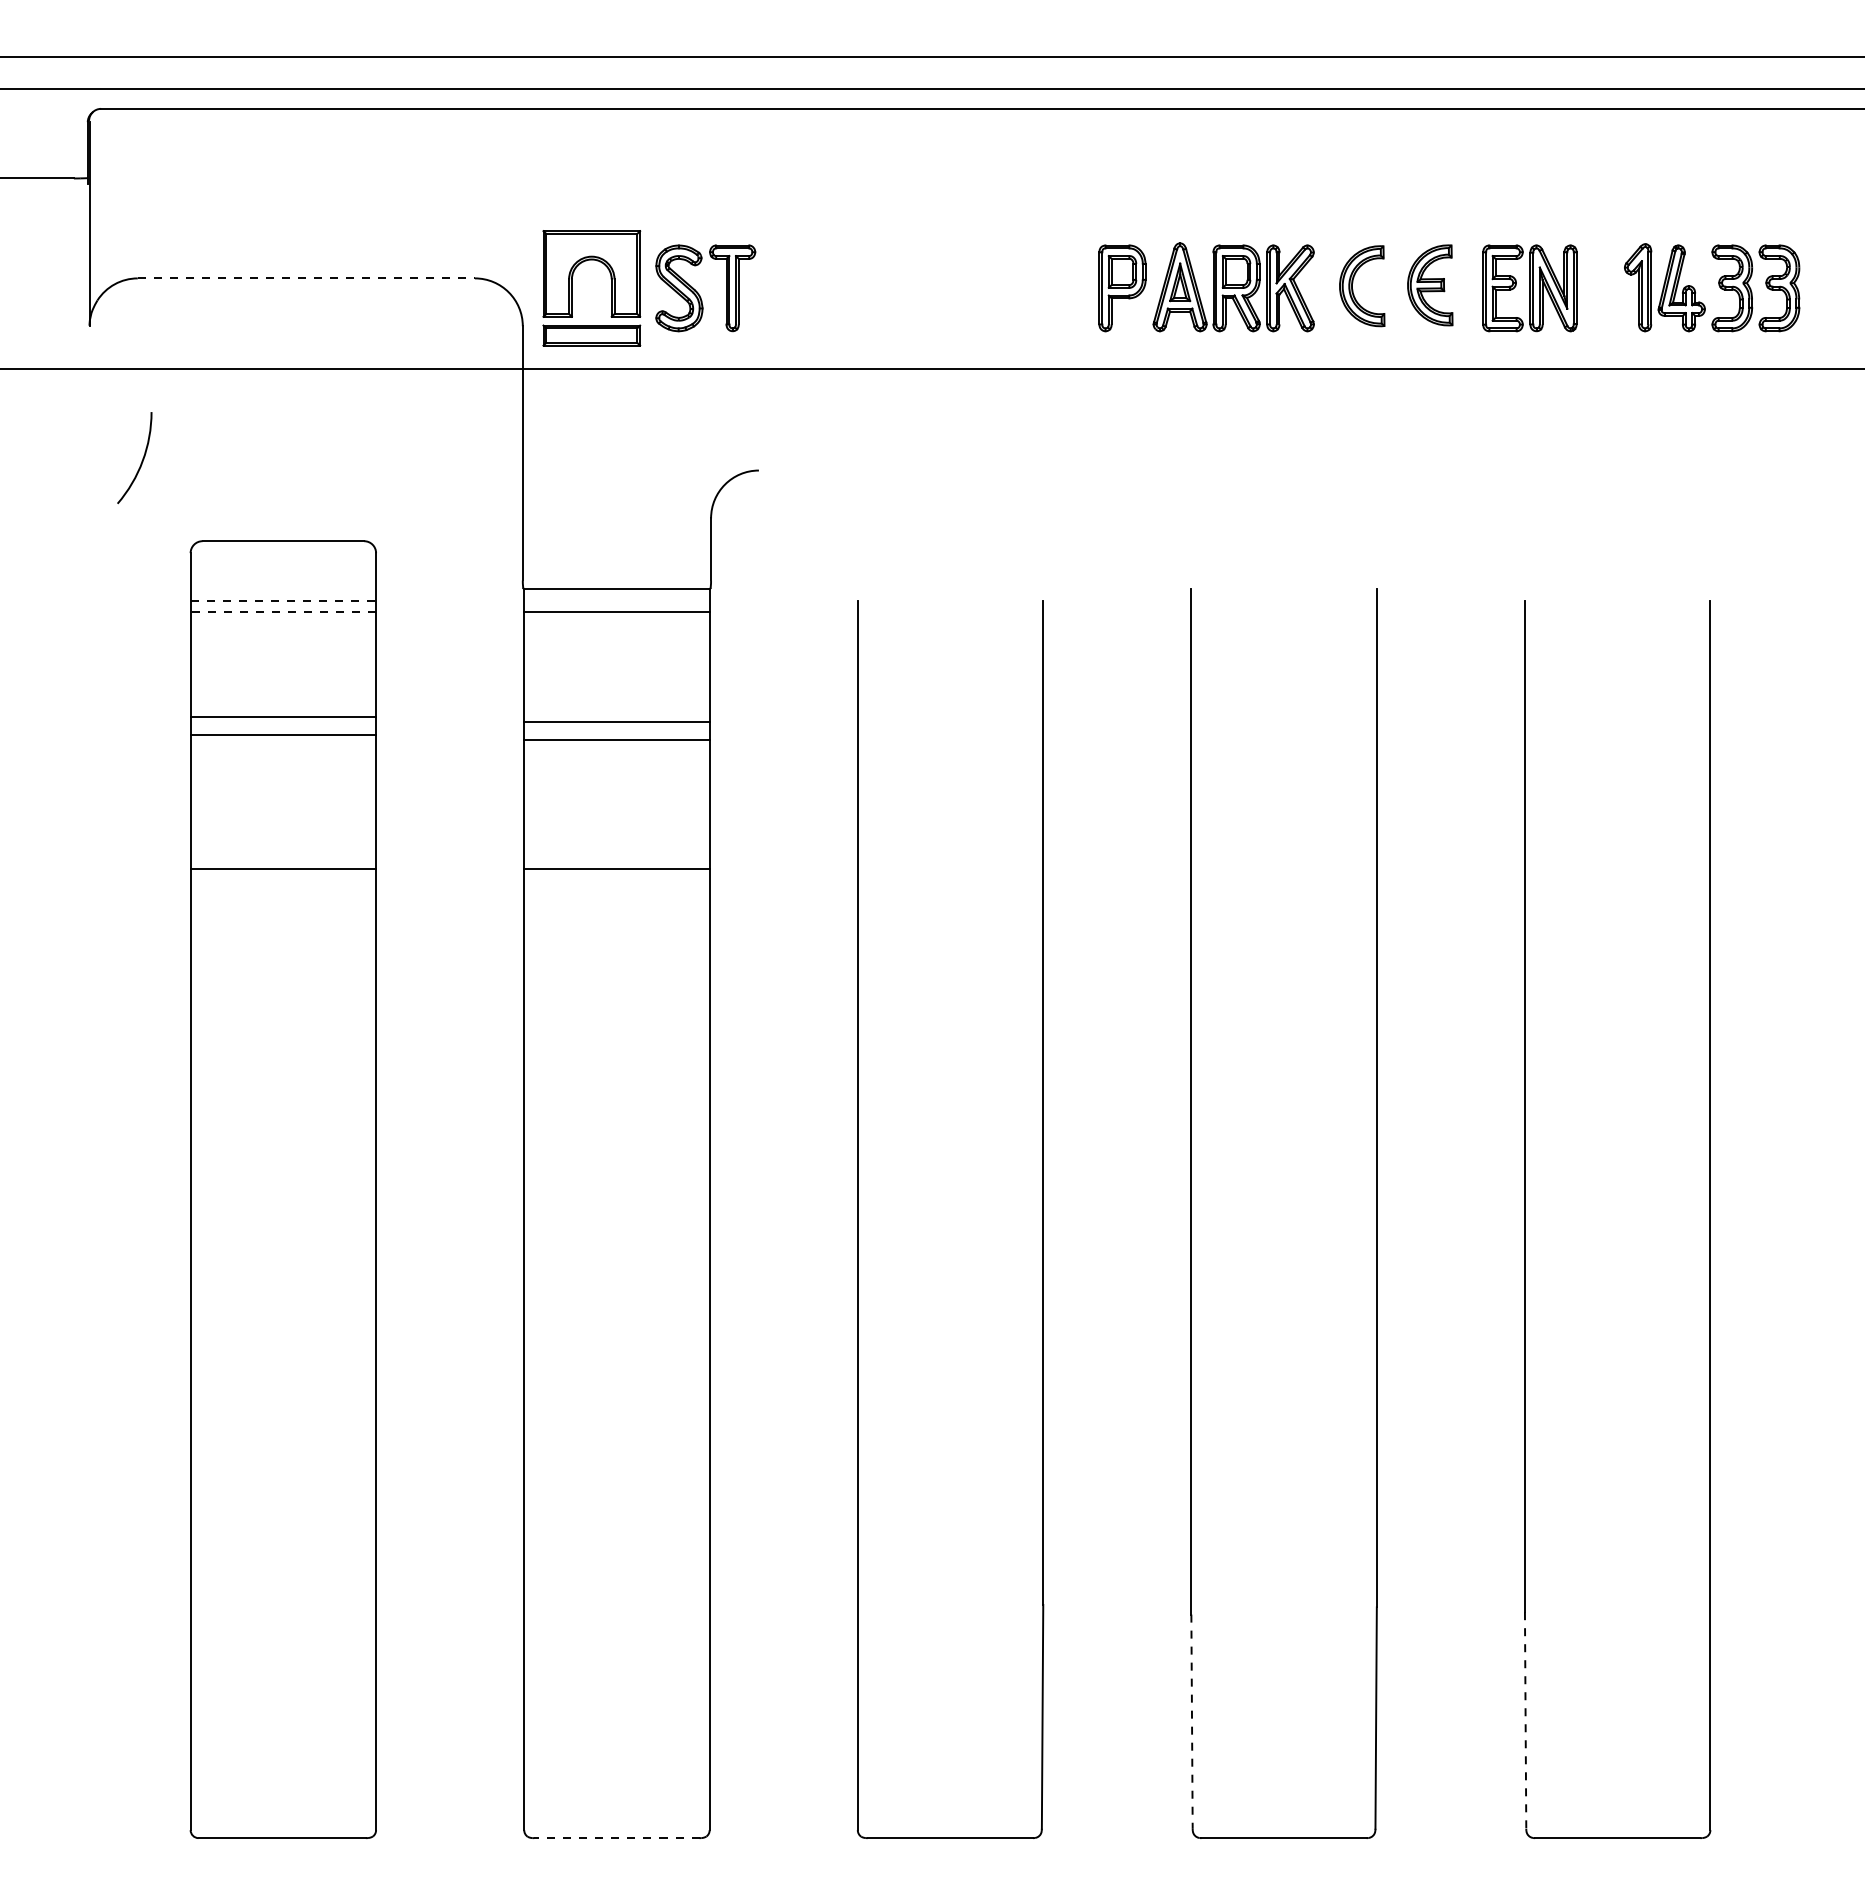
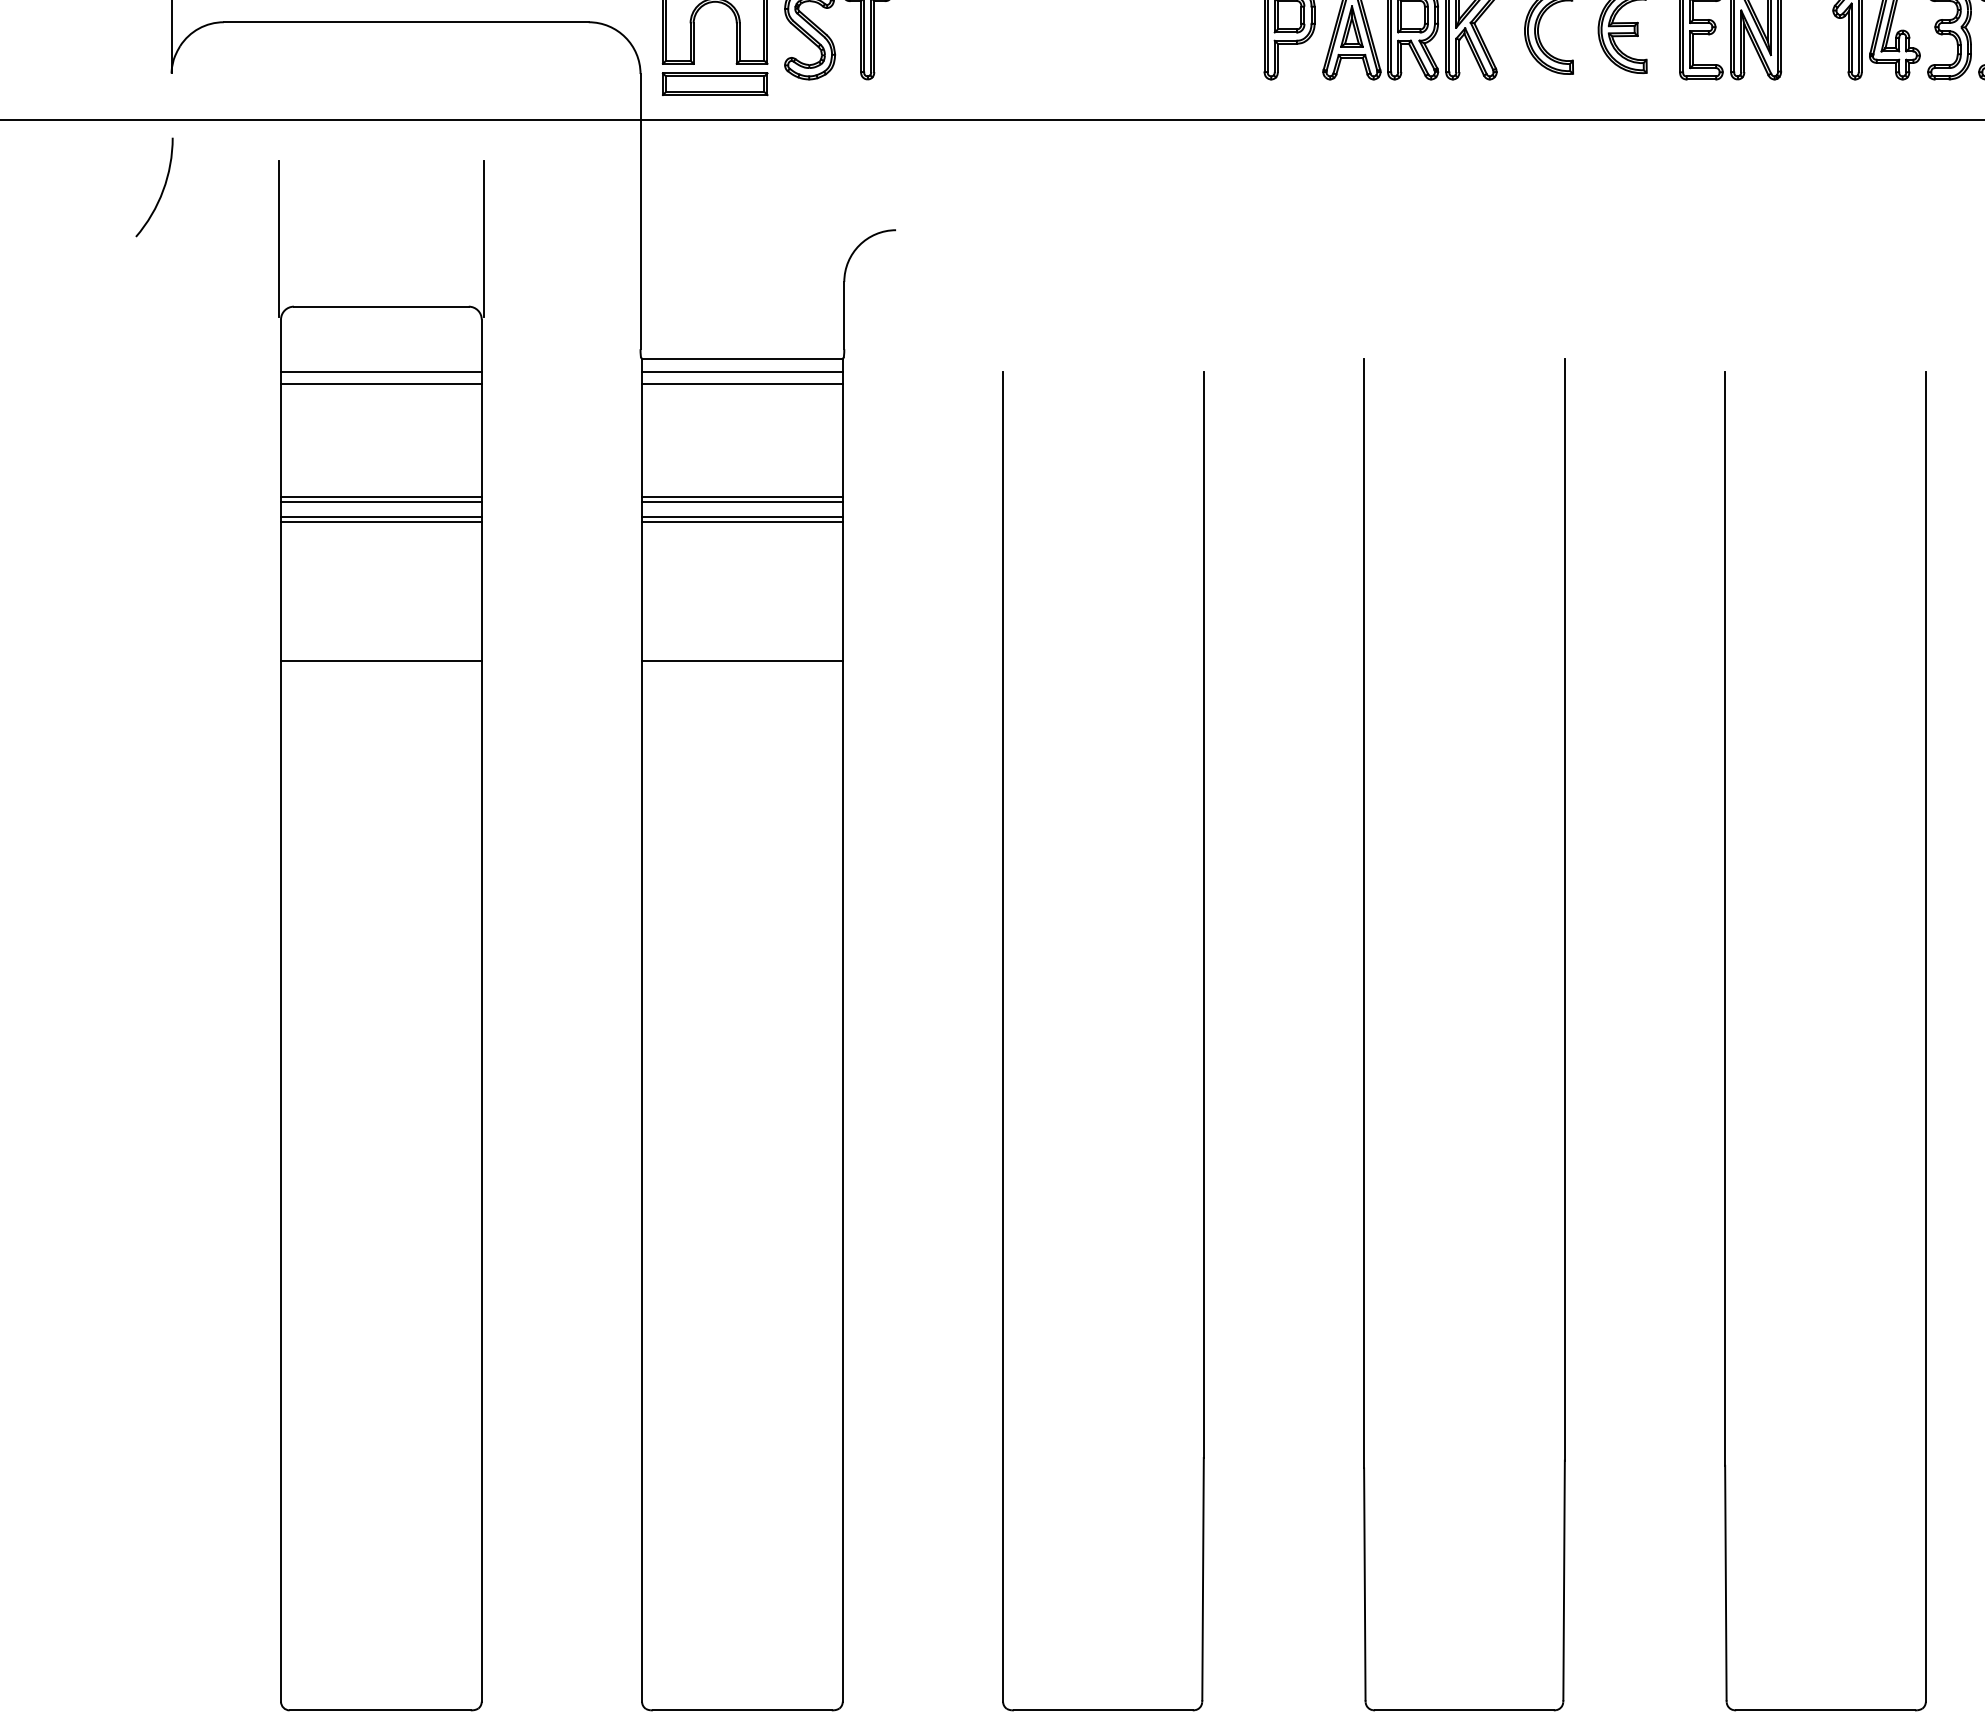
line: (306, 278) -> (406, 22), dashed -> solid
arc: (141, 460) -> (161, 190), moved
line: (188, 479) -> (278, 239), added
line: (378, 479) -> (484, 239), added
line: (283, 601) -> (381, 371), dashed -> solid
line: (616, 601) -> (741, 371), added
line: (283, 612) -> (381, 383), dashed -> solid
line: (616, 717) -> (741, 497), added
line: (283, 721) -> (381, 501), added
line: (616, 735) -> (741, 516), added
line: (283, 740) -> (381, 522), added
line: (1525, 1721) -> (1725, 1584), dashed -> solid
line: (1192, 1722) -> (1365, 1585), dashed -> solid
line: (616, 1838) -> (741, 1710), dashed -> solid

